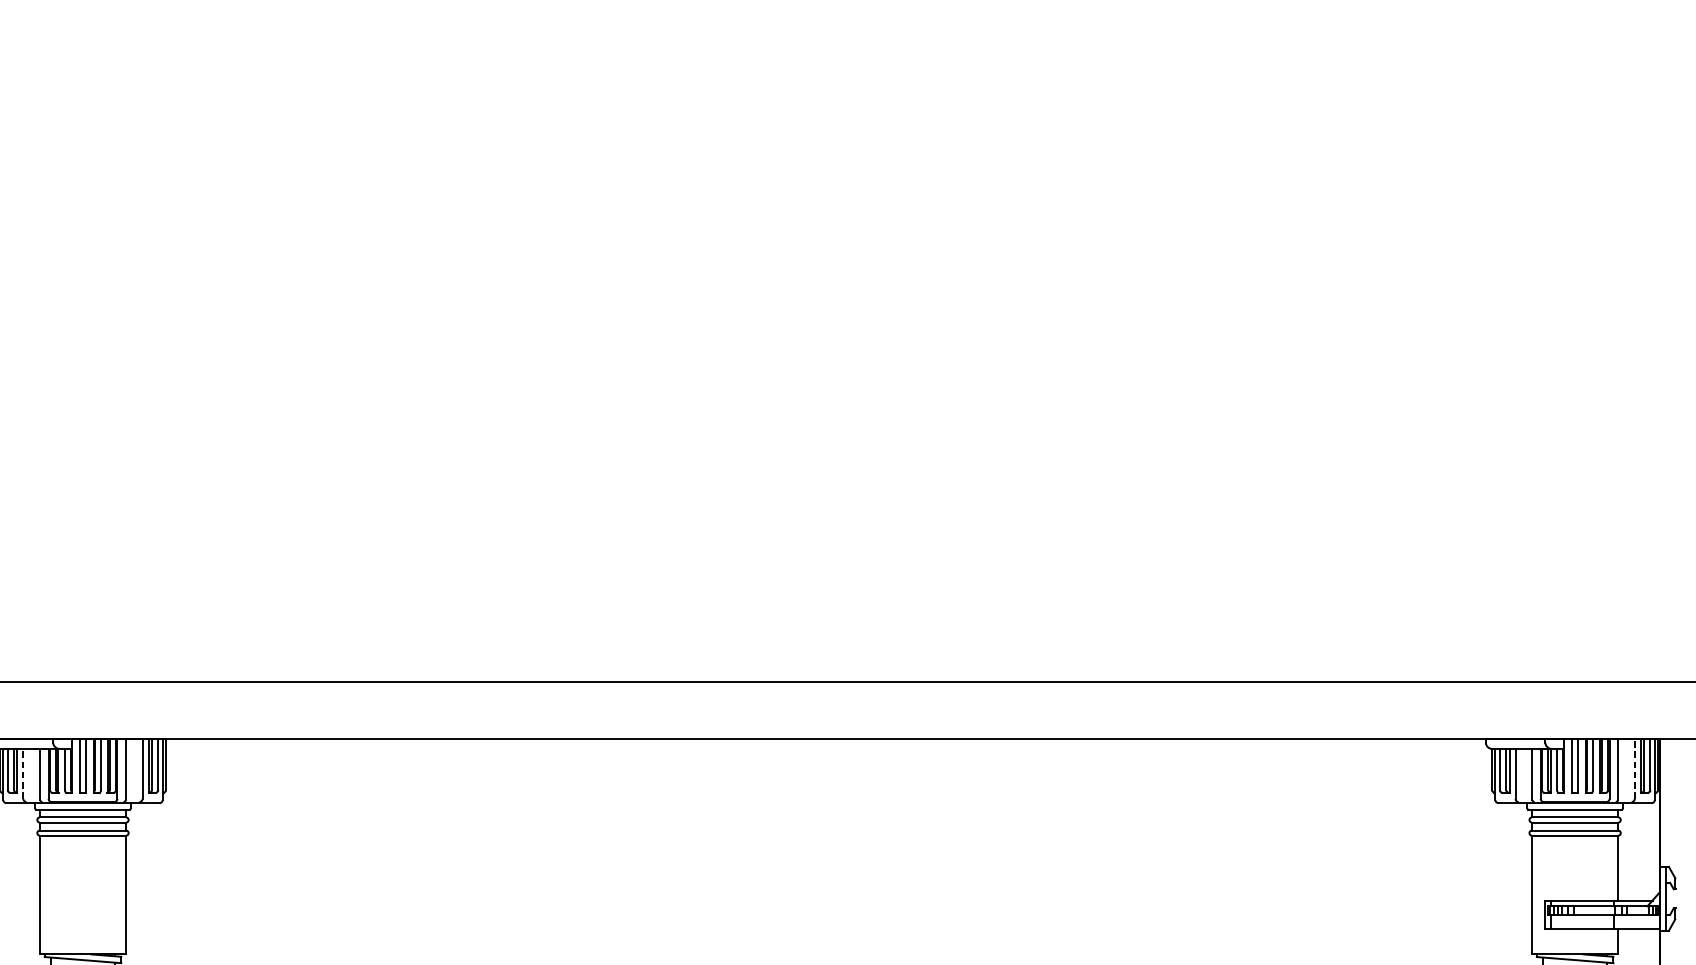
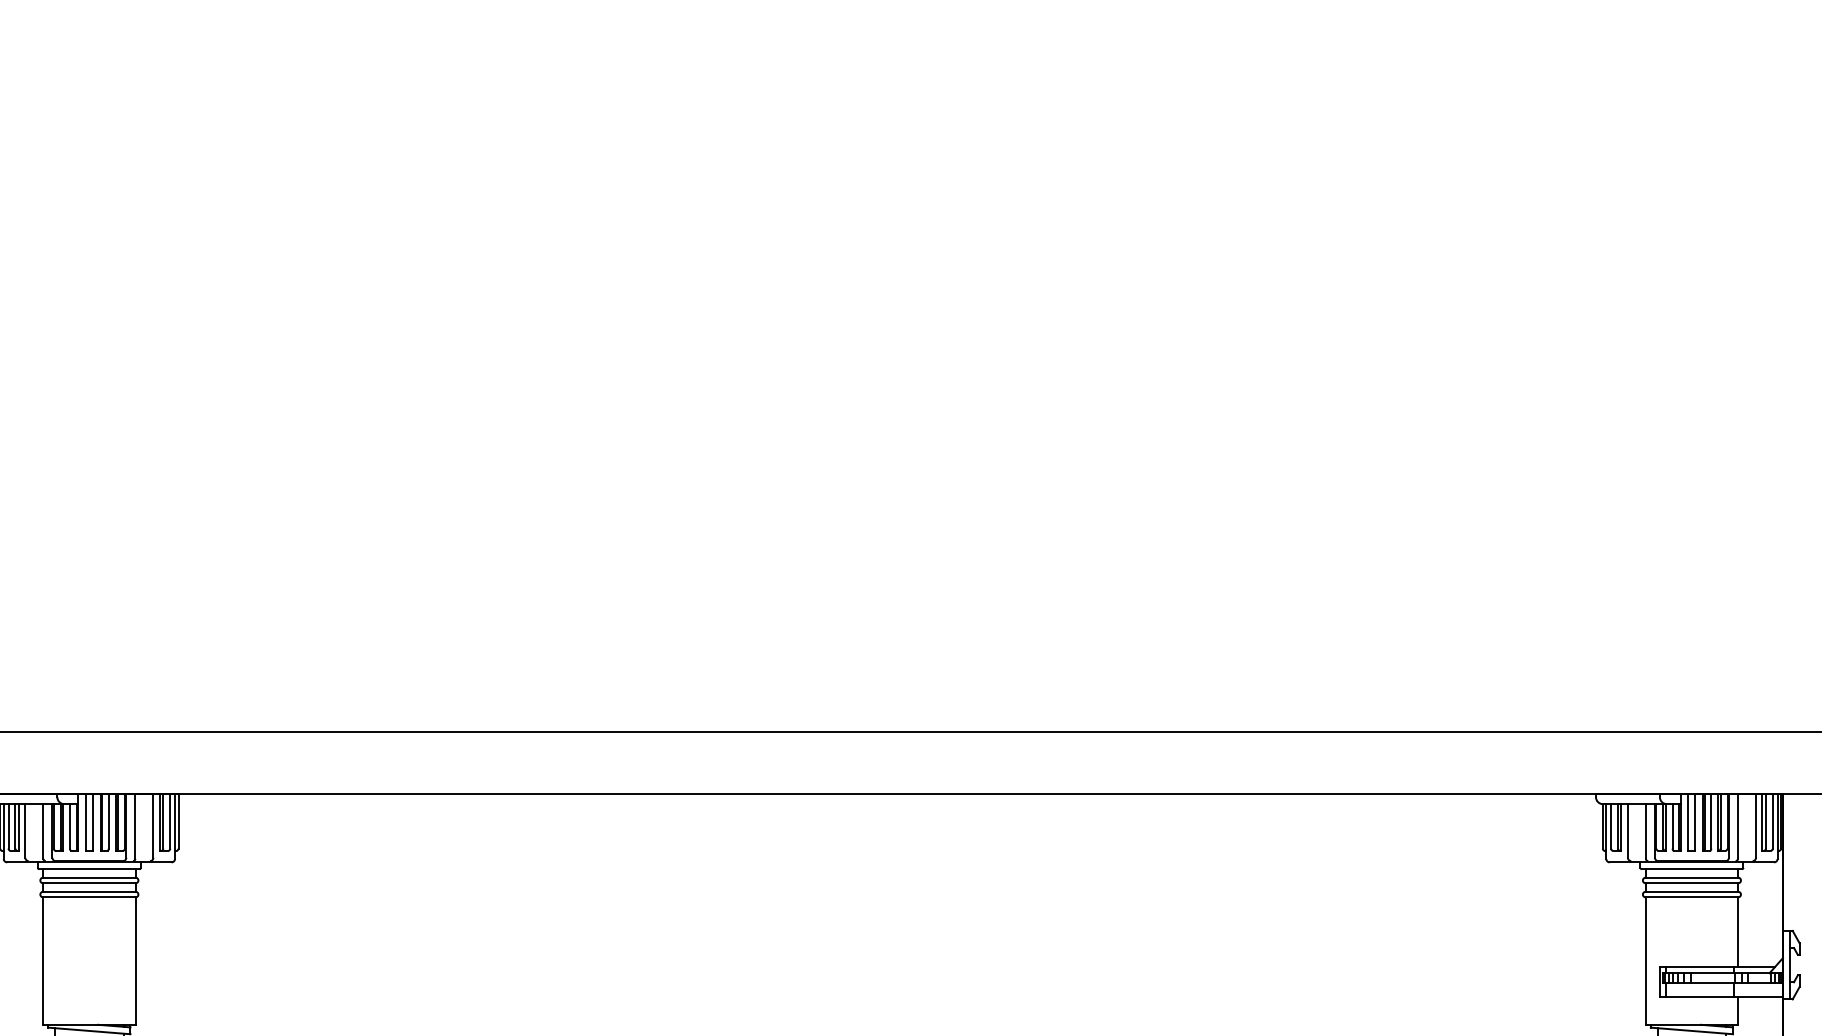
line: (1635, 768) -> (1756, 825), dashed -> solid
line: (23, 773) -> (25, 830), dashed -> solid

